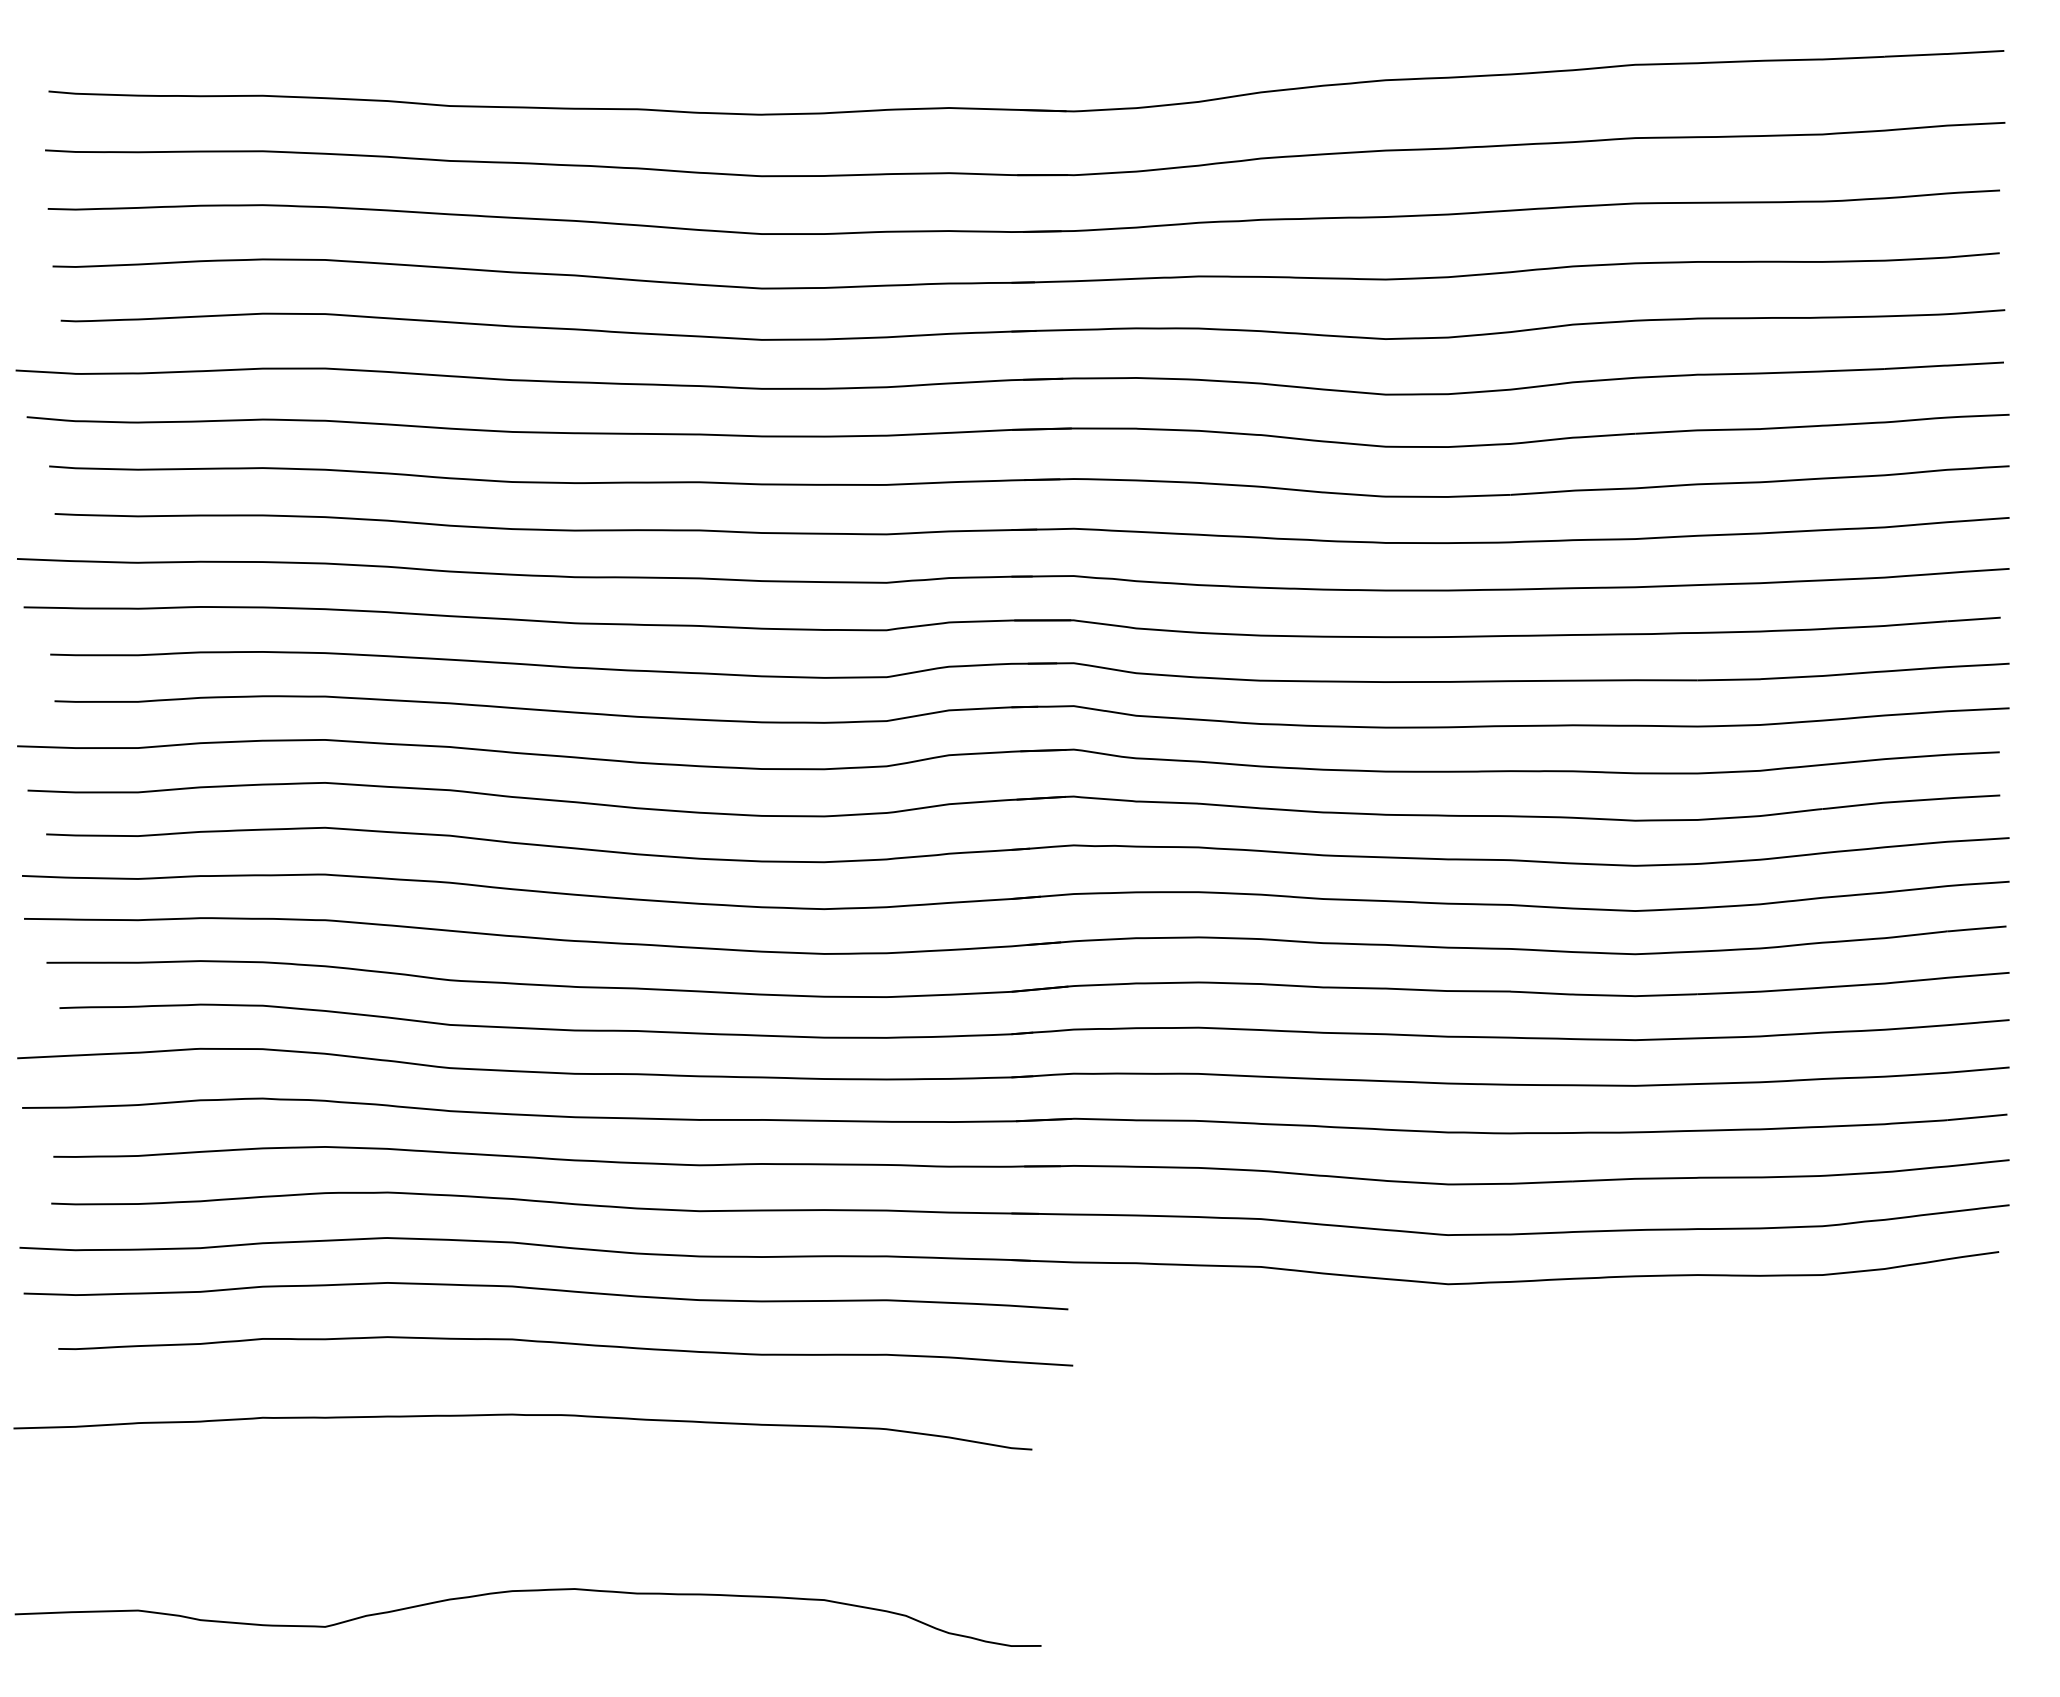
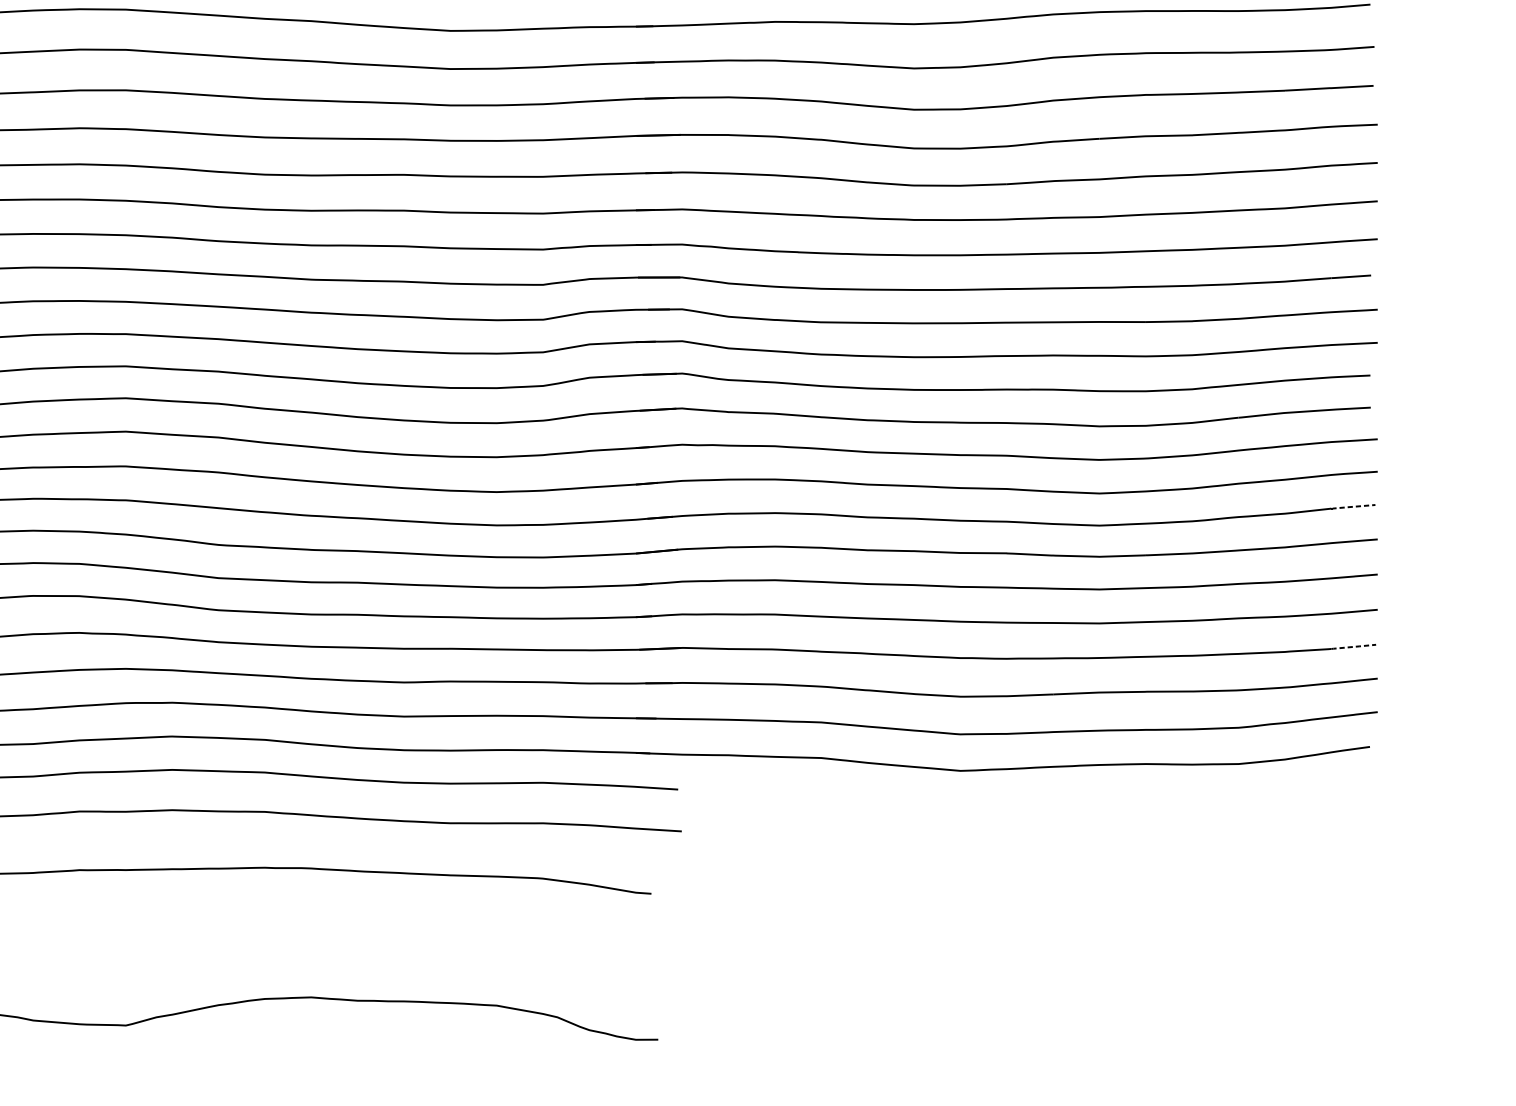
line: (1976, 928) -> (1353, 506), solid -> dashed
line: (1977, 1117) -> (1353, 646), solid -> dashed

